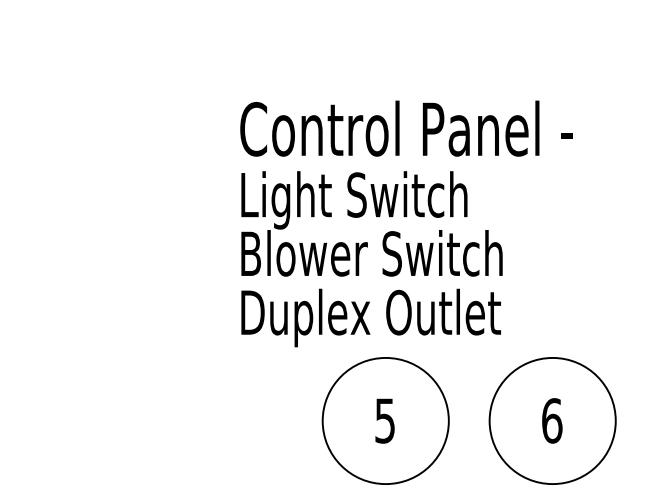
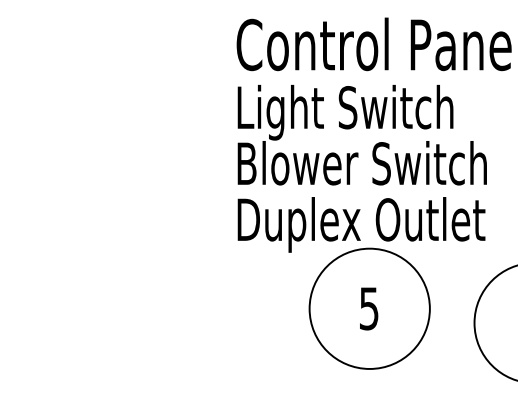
part: (385, 420) -> (369, 308), moved

